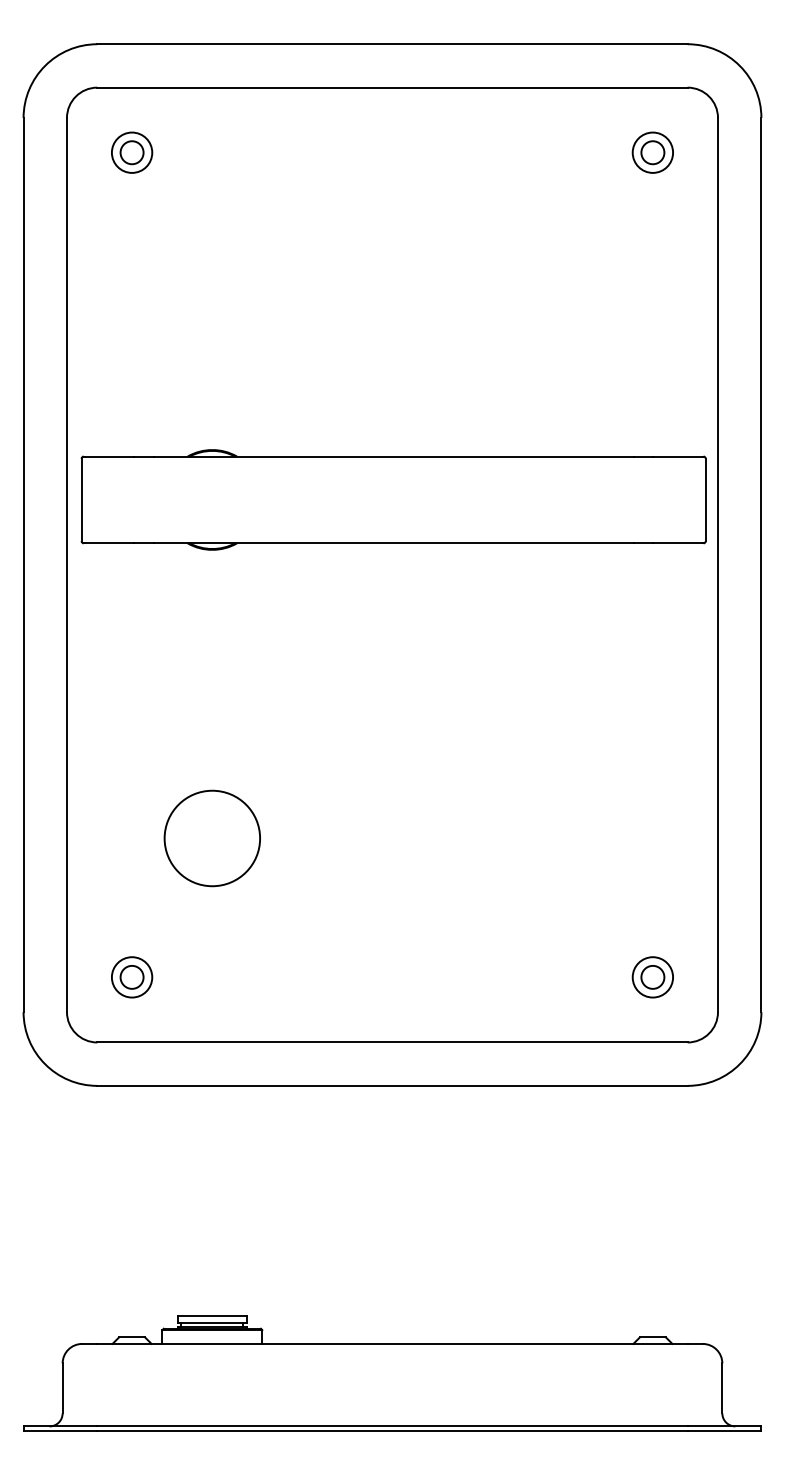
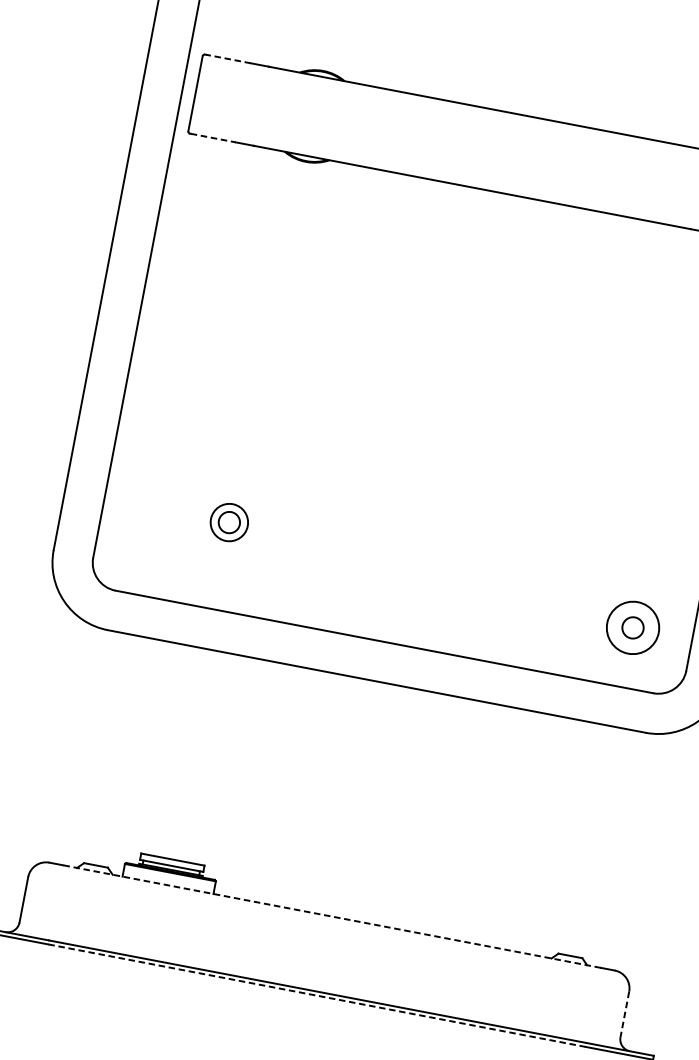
line: (109, 456) -> (228, 58), solid -> dashed
line: (109, 543) -> (213, 138), solid -> dashed
circle: (211, 838) -> (255, 424), removed
part: (132, 977) -> (229, 522), moved
circle: (652, 977) -> (632, 627), size x1.4
line: (392, 1343) -> (332, 916), solid -> dashed
line: (722, 1388) -> (624, 1014), solid -> dashed
line: (392, 1430) -> (317, 995), solid -> dashed

